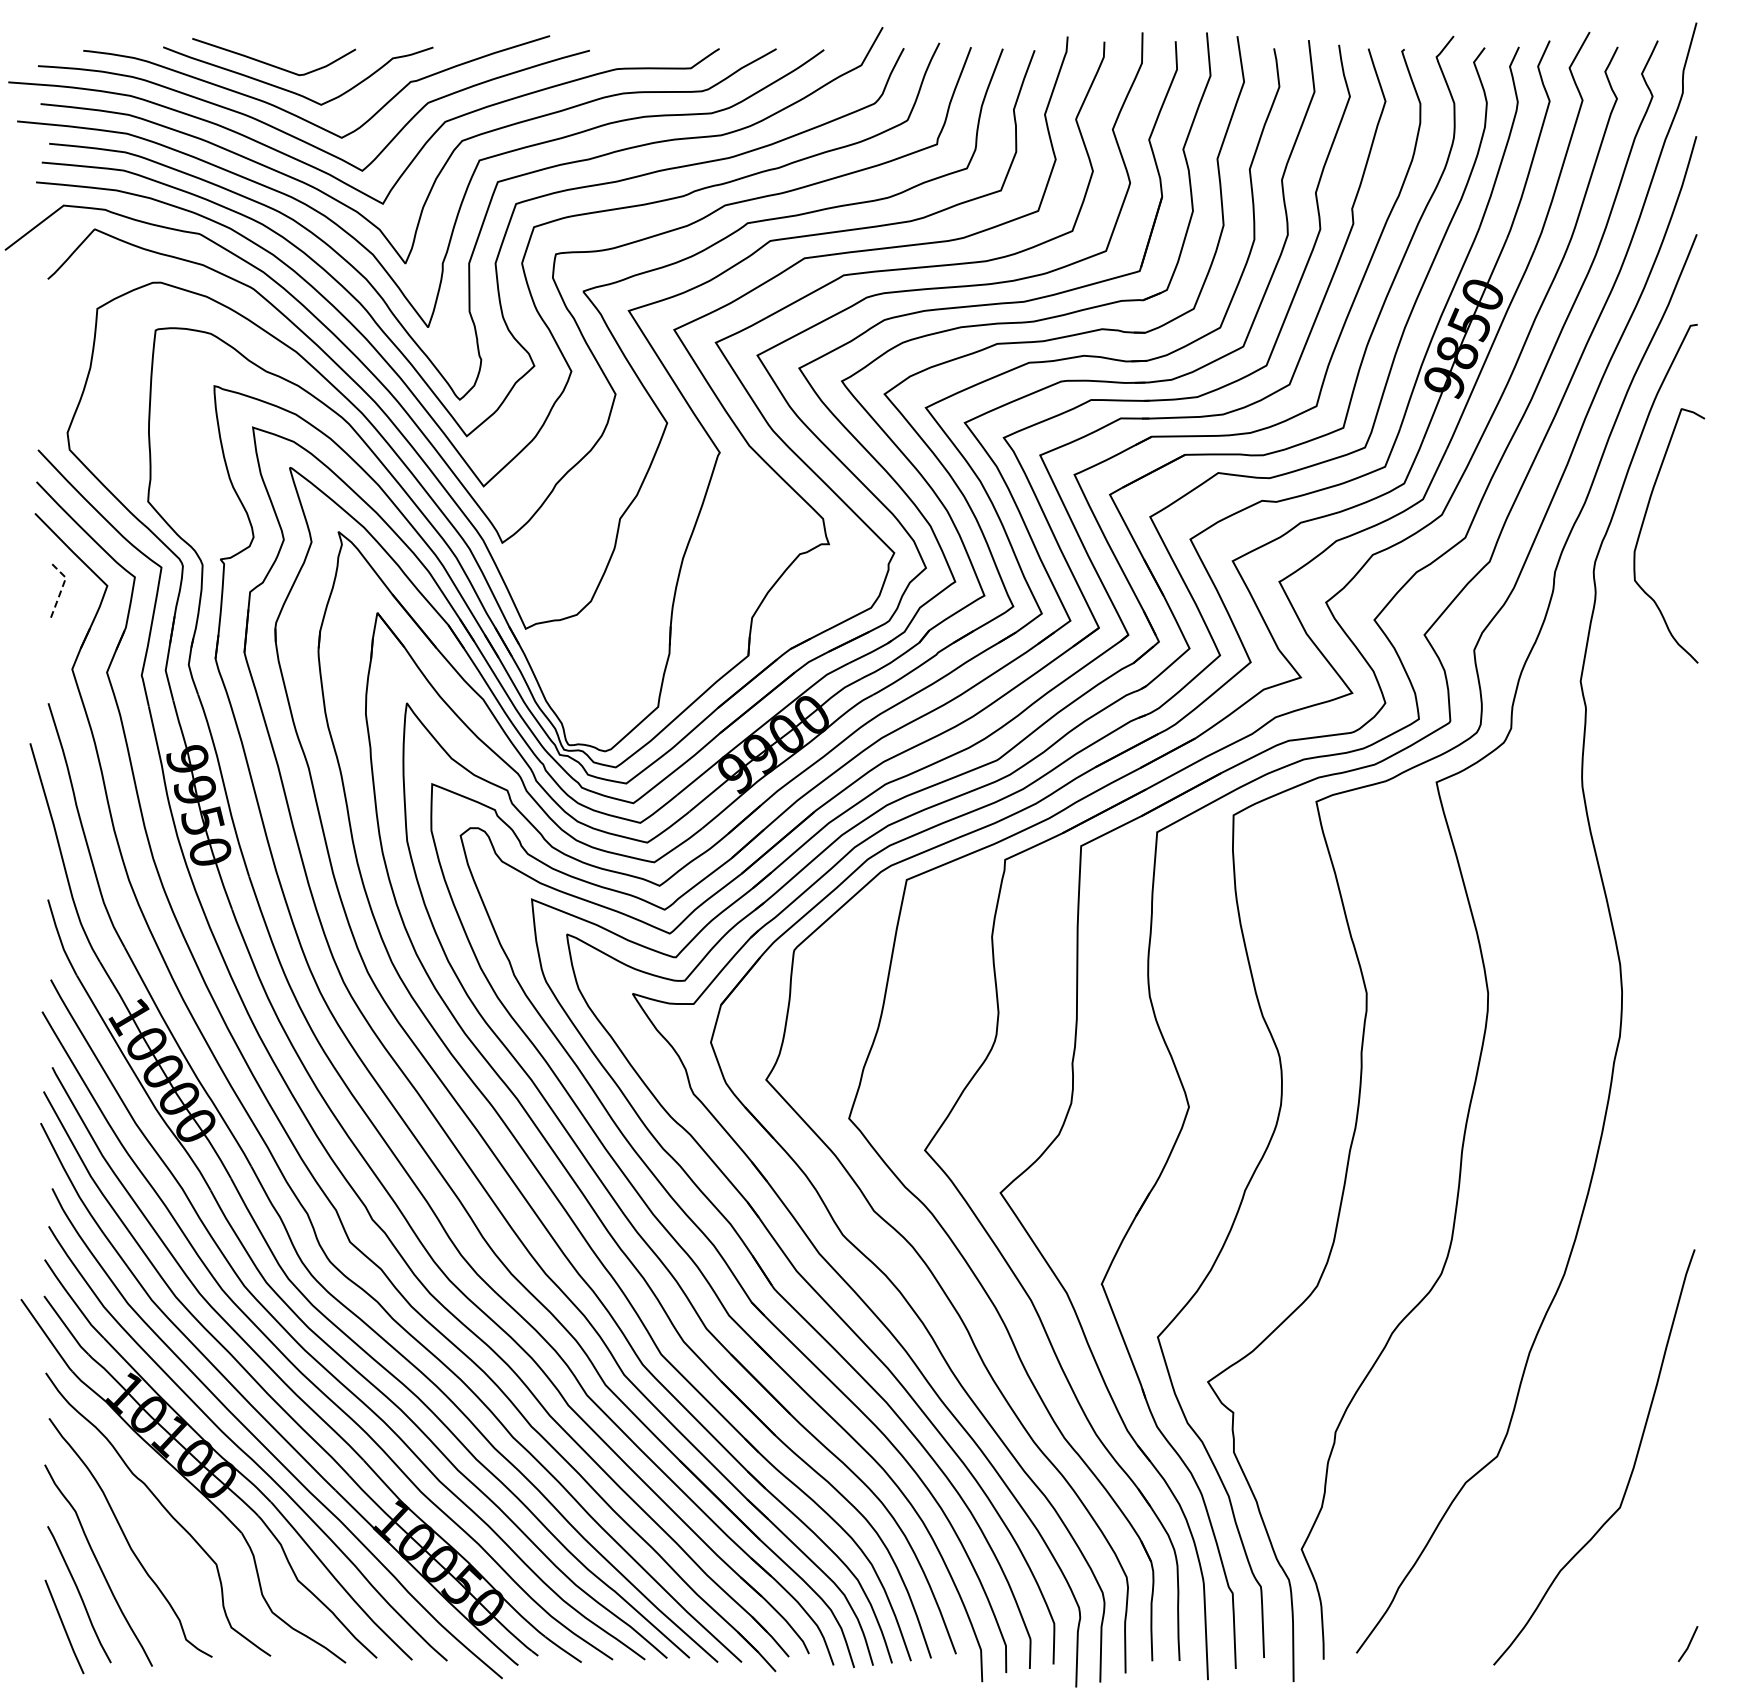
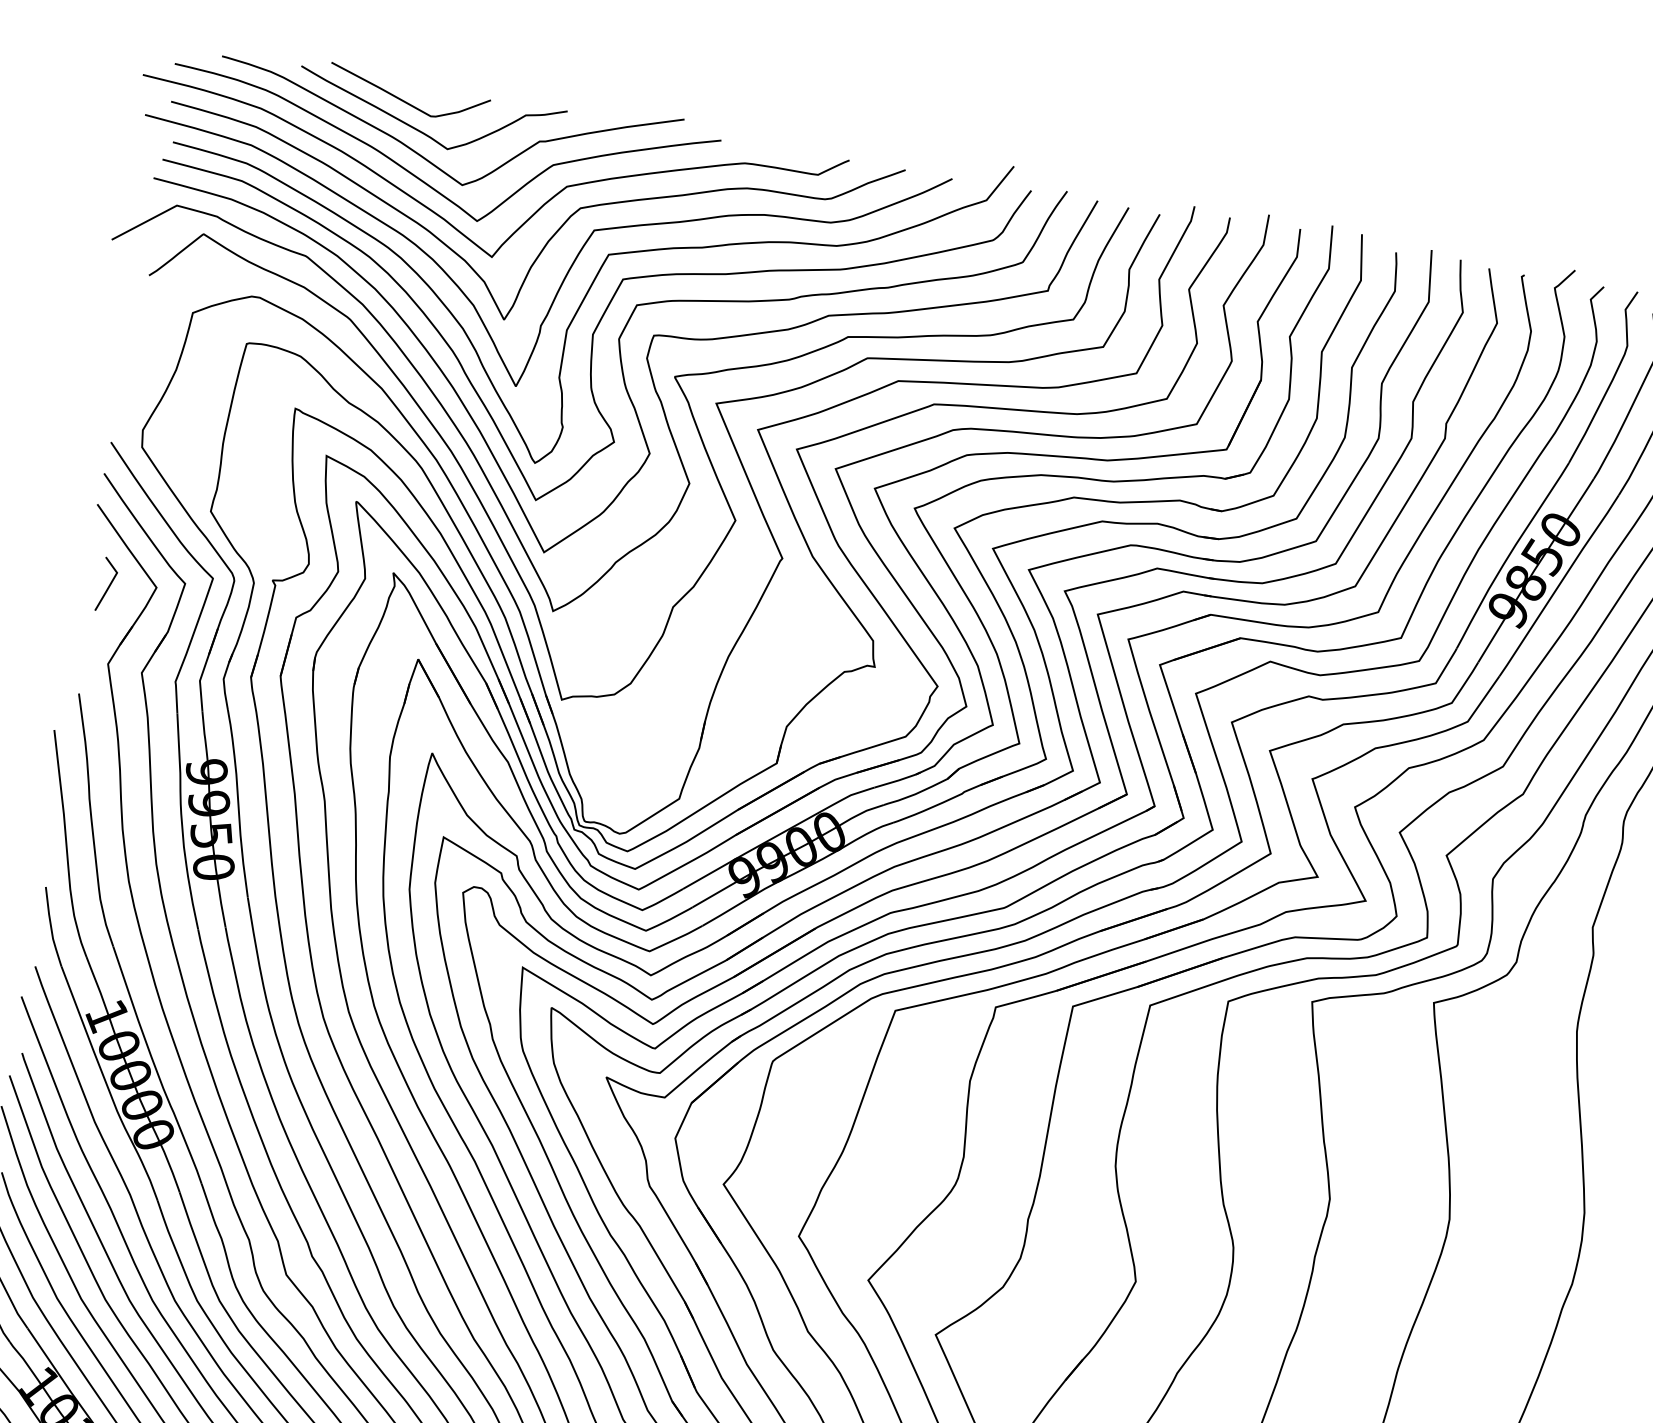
line: (61, 589) -> (110, 583), dashed -> solid

